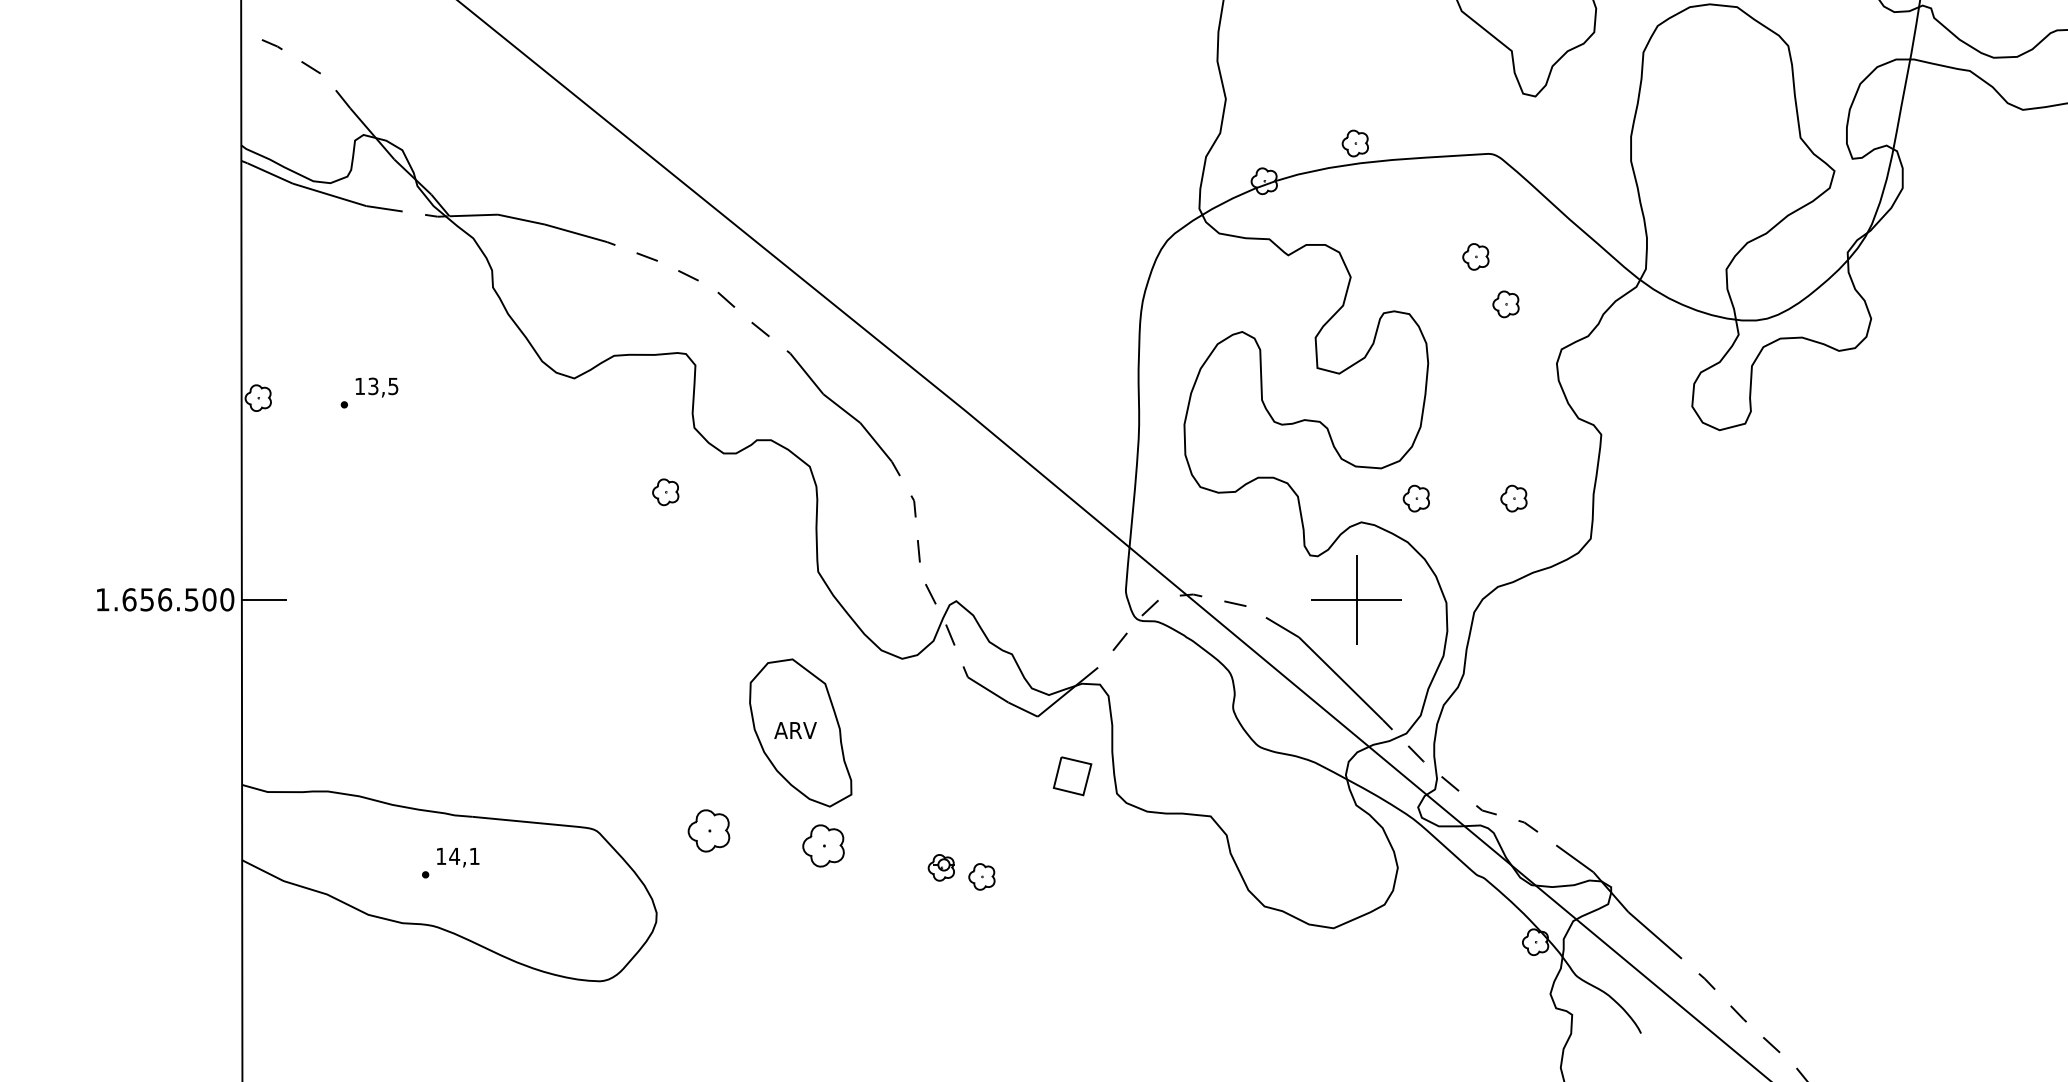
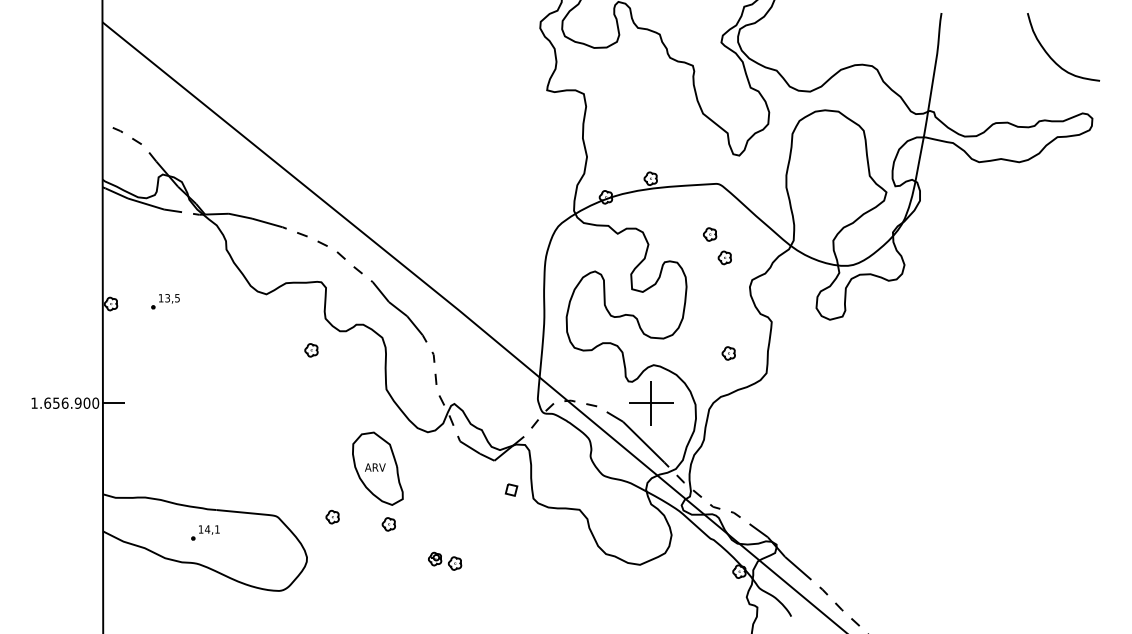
part: (1415, 498) -> (680, 353), removed
text: (190, 598) -> (77, 402), 1.656.500 -> 1.656.900
part: (1072, 775) -> (511, 489), size x0.62
part: (708, 832) -> (332, 517), size x0.62
part: (822, 846) -> (388, 524), size x0.62
part: (962, 870) -> (445, 560), moved

